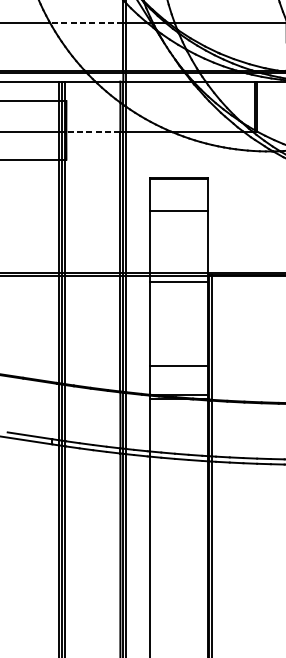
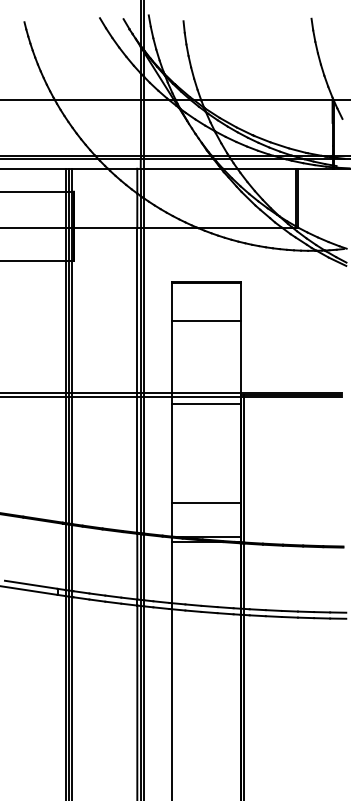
line: (86, 22) -> (97, 99), dashed -> solid
line: (93, 131) -> (105, 227), dashed -> solid

